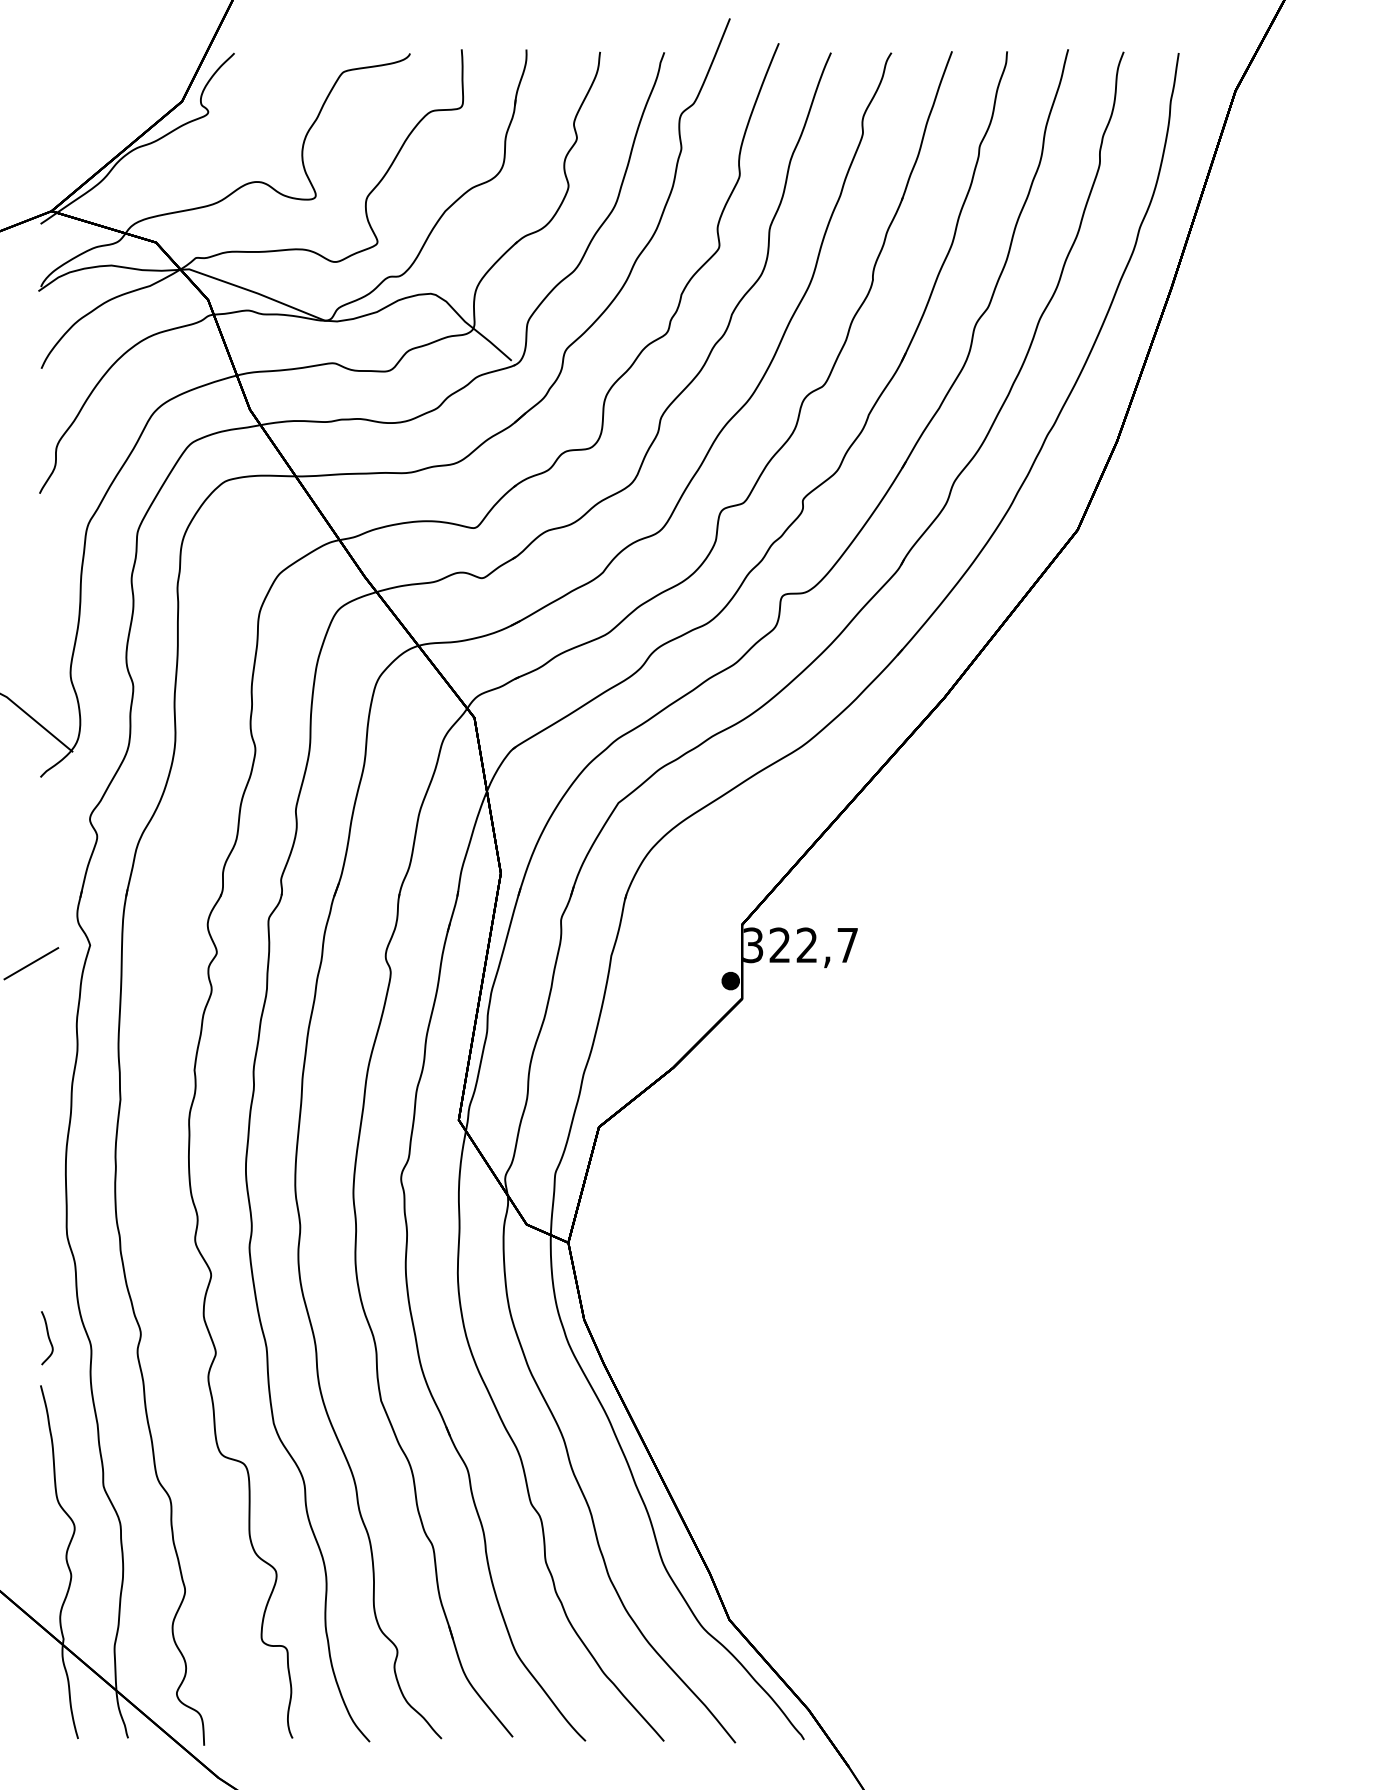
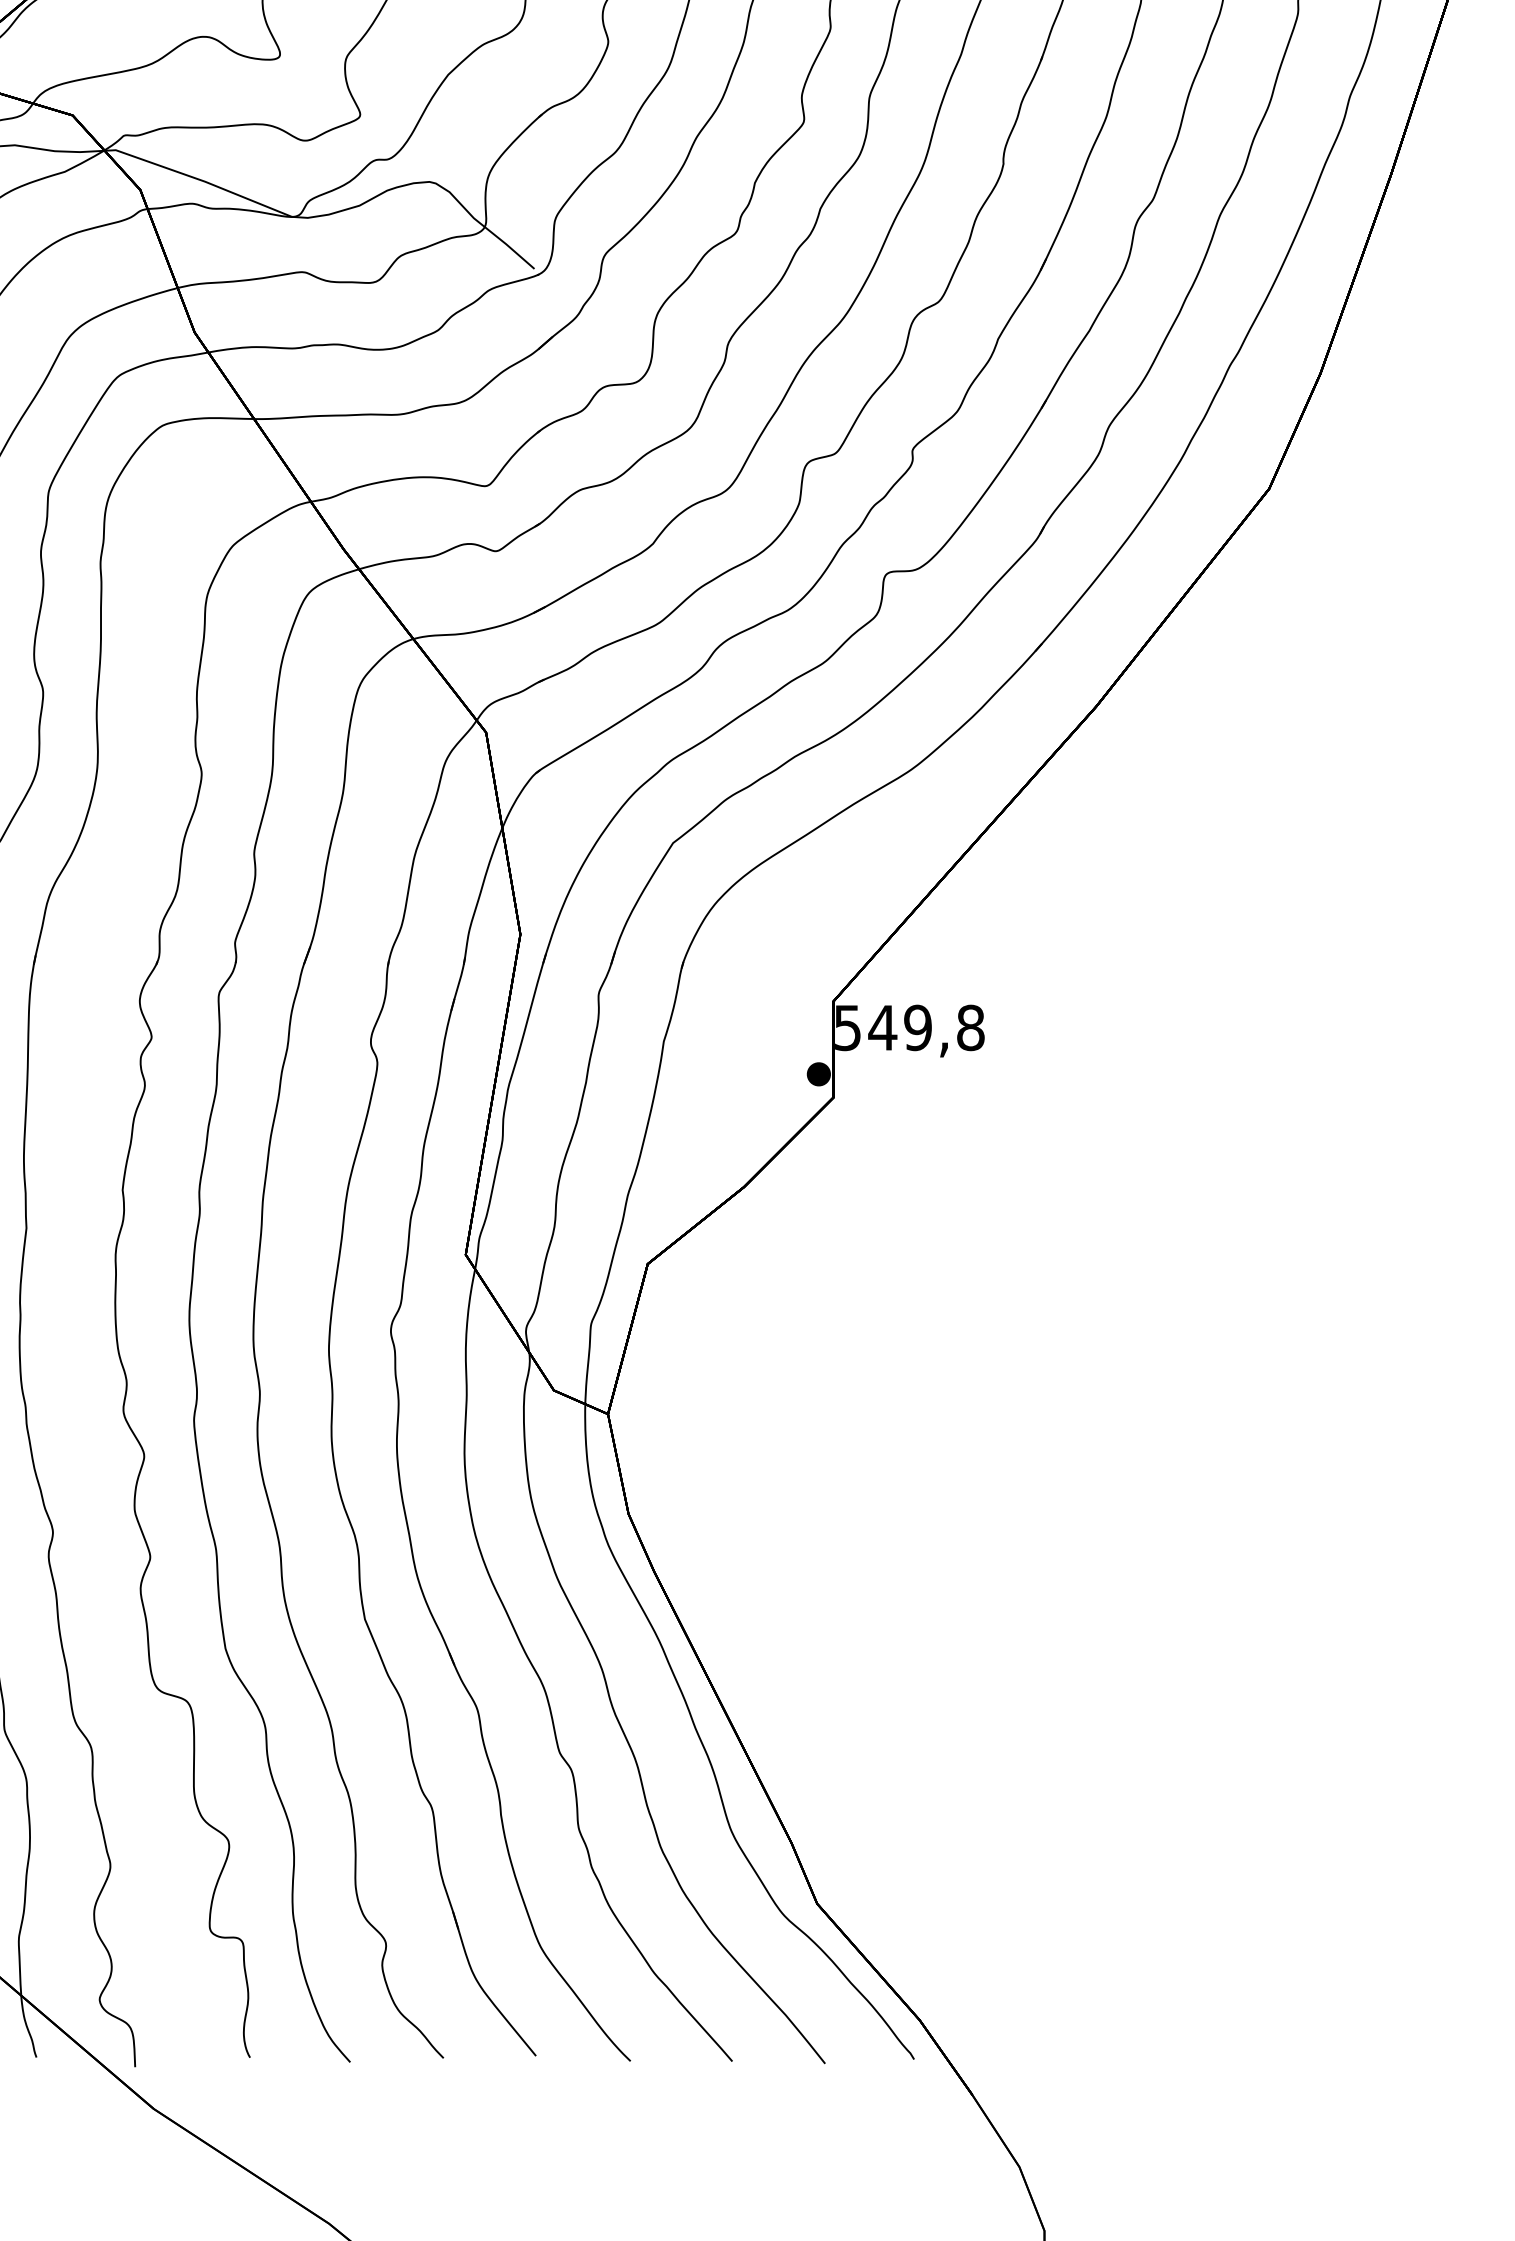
text: (800, 945) -> (909, 1028), 322,7 -> 549,8

